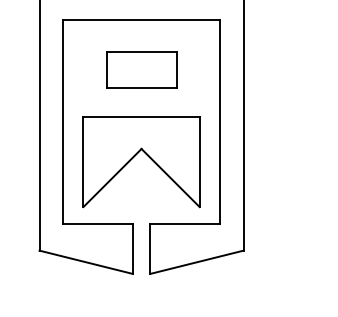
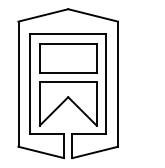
part: (142, 69) -> (68, 58), size x1.67

